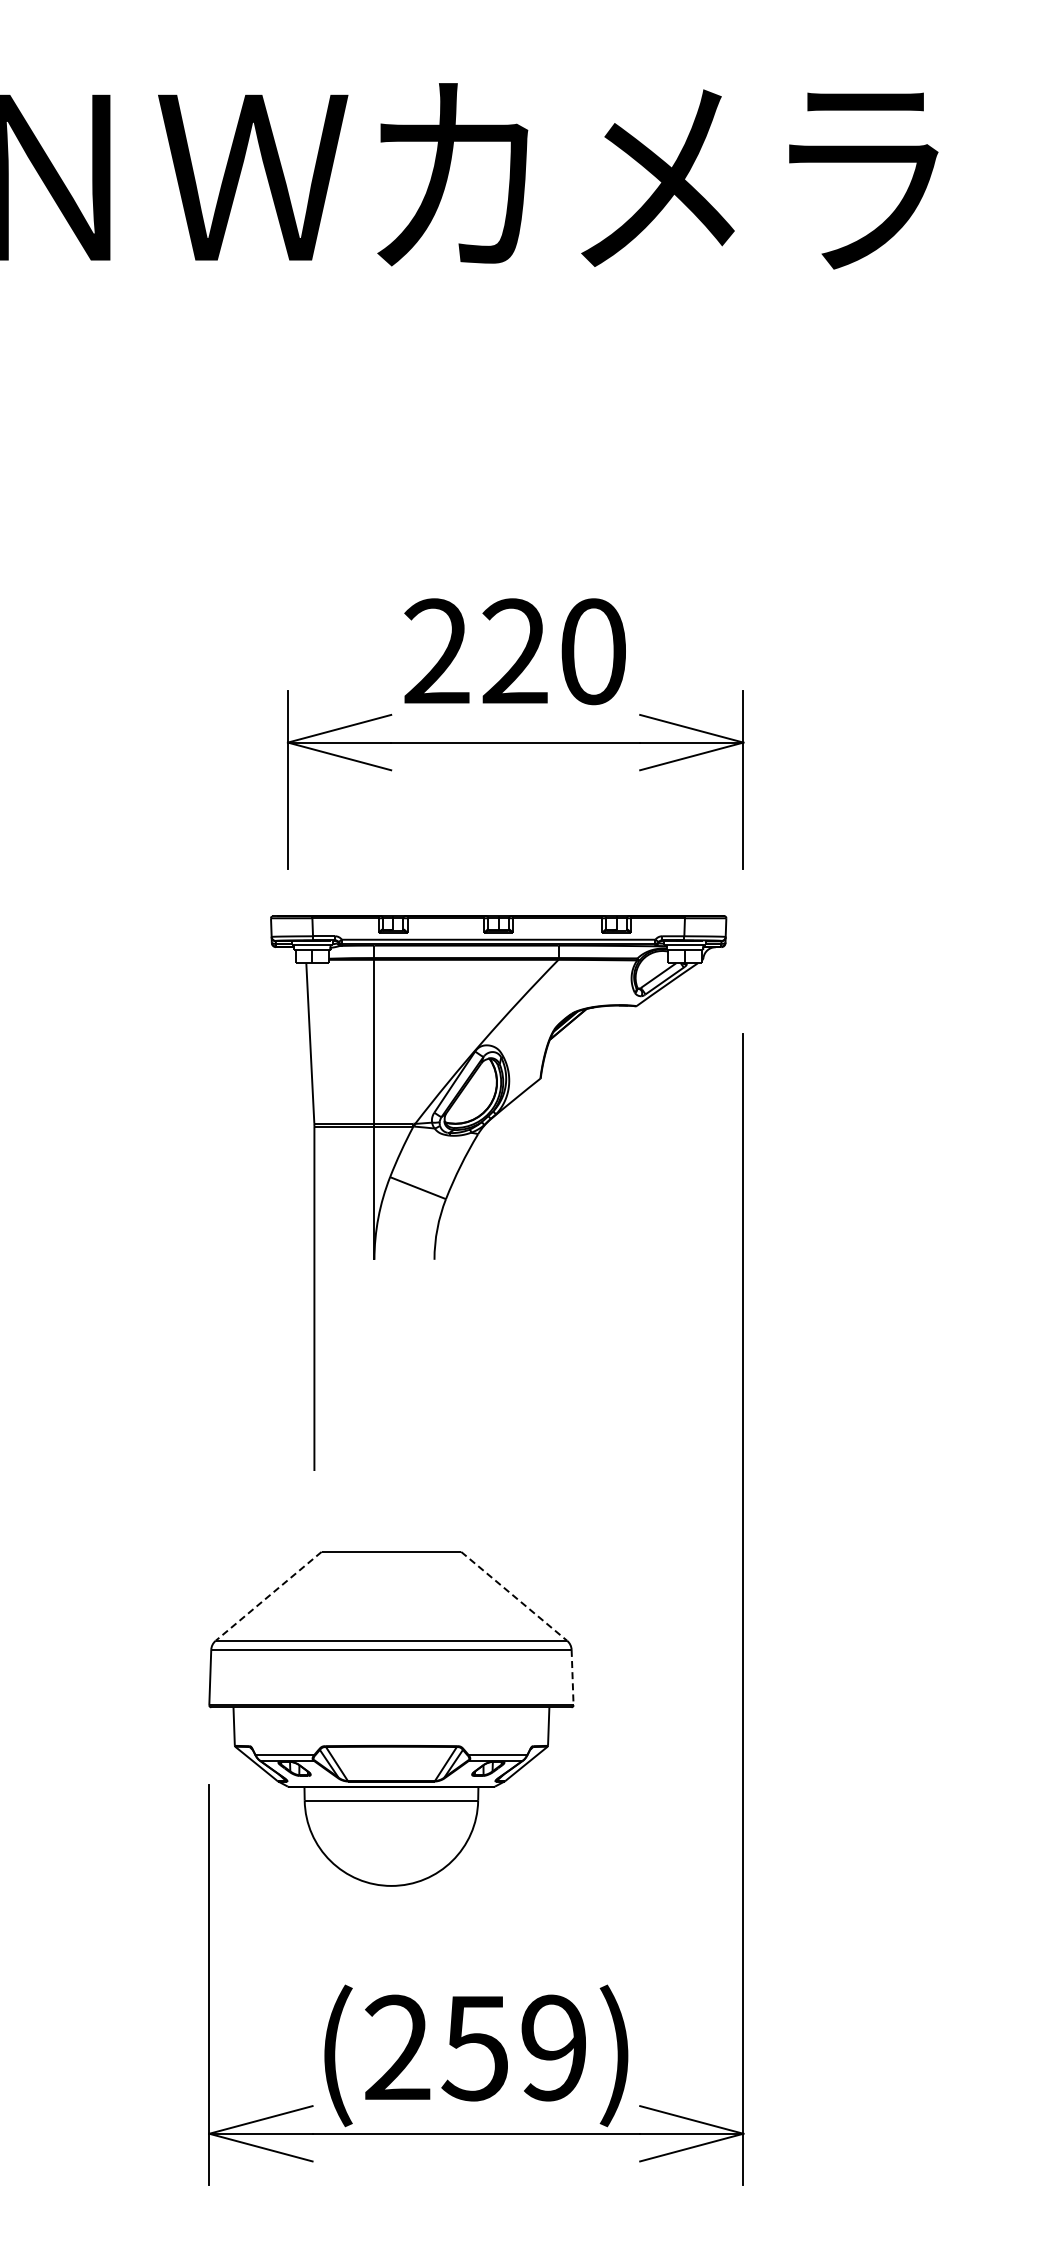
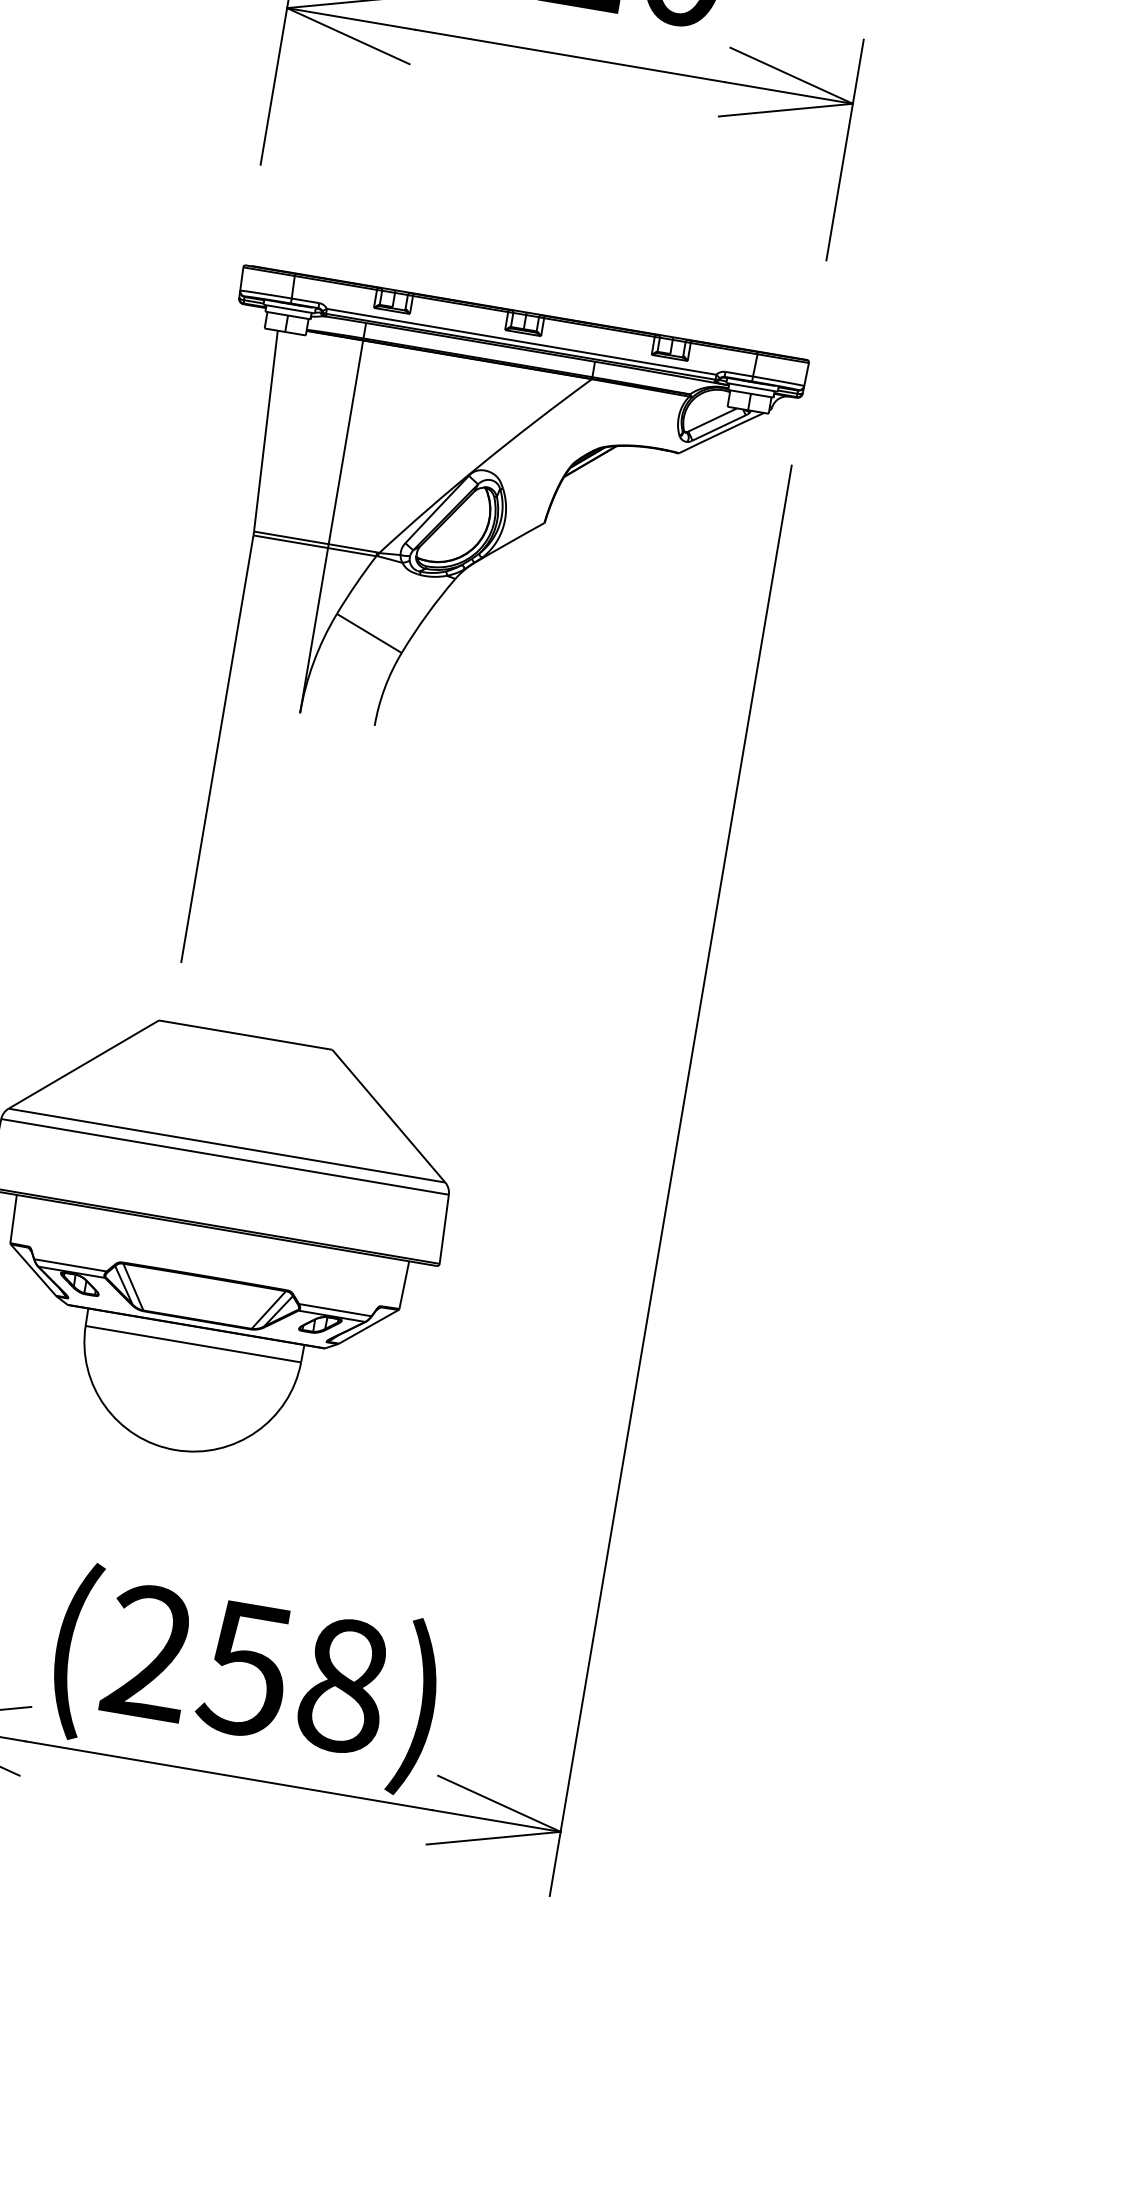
part: (458, 1173) -> (422, 623), moved
line: (268, 1596) -> (83, 1064), dashed -> solid
line: (514, 1596) -> (389, 1116), dashed -> solid
line: (572, 1677) -> (444, 1229), dashed -> solid
text: (554, 2047) -> (344, 1685), (259) -> (258)

